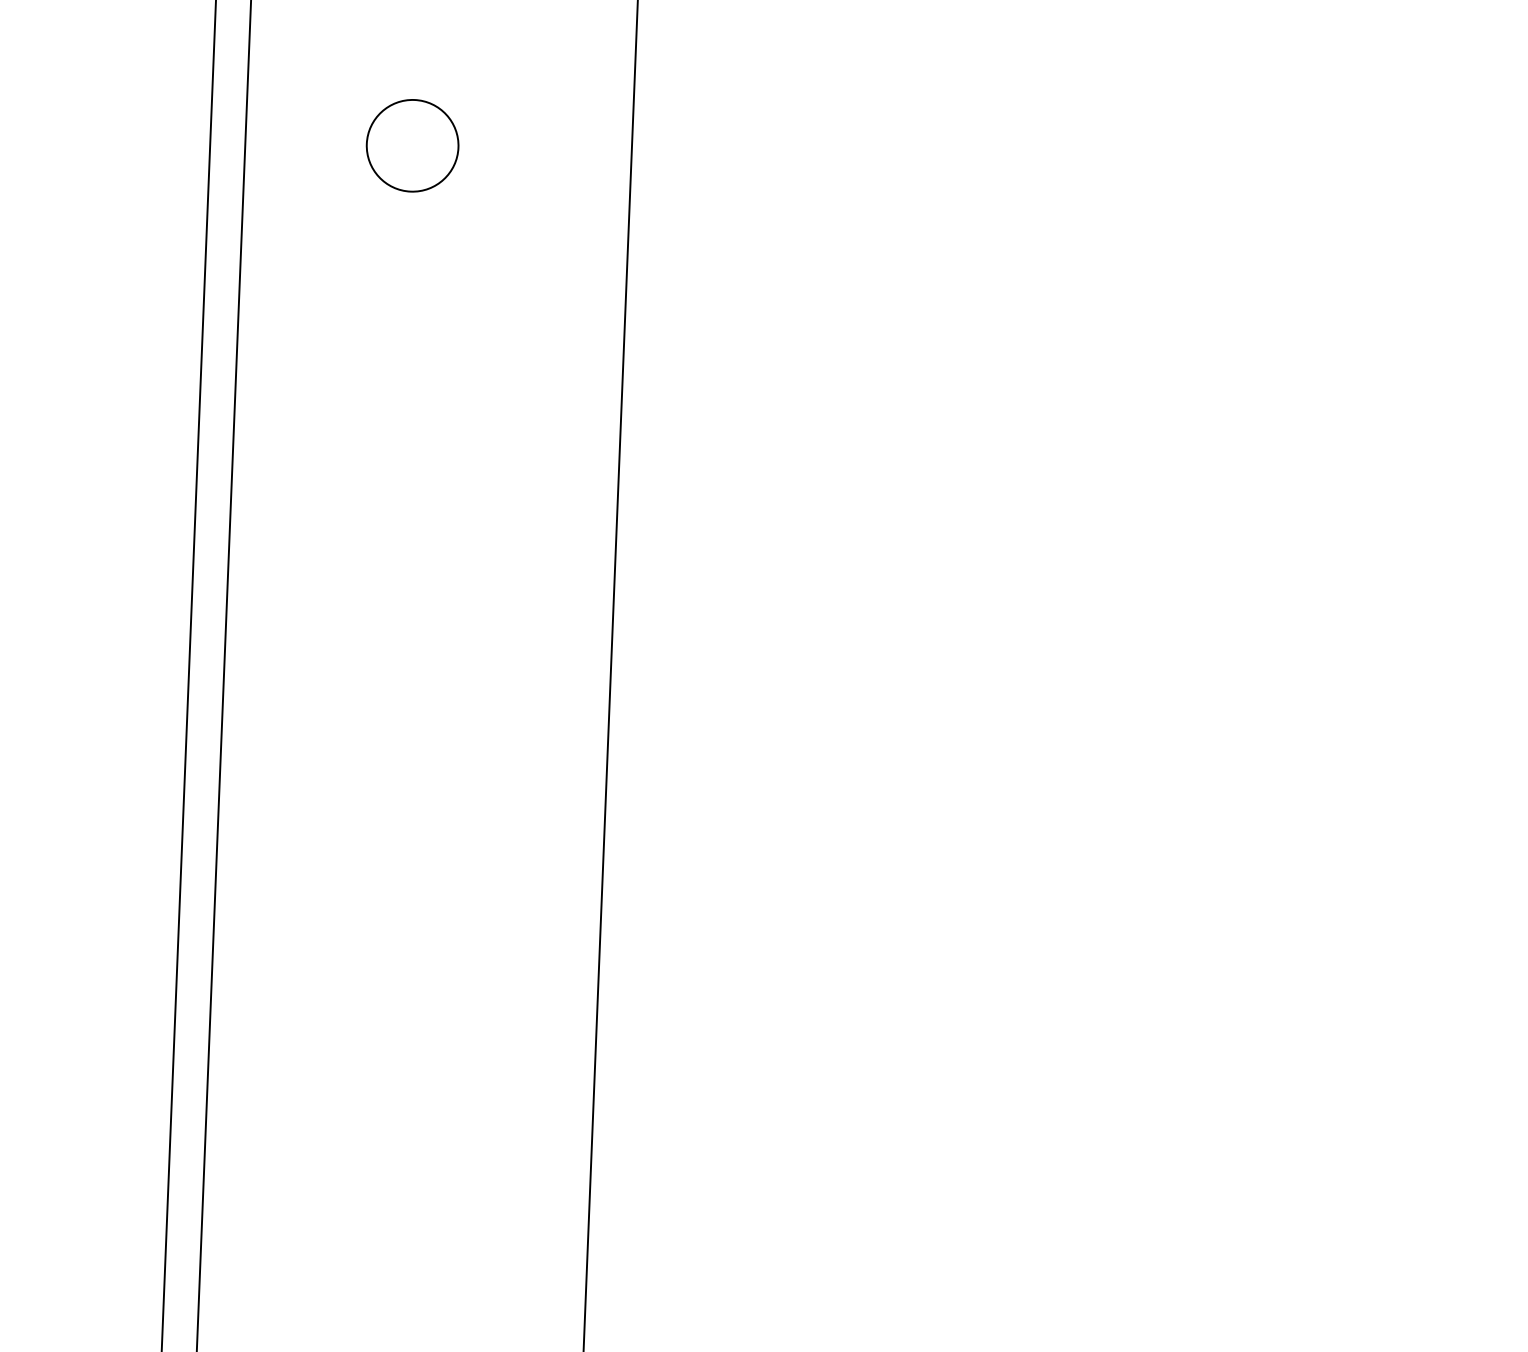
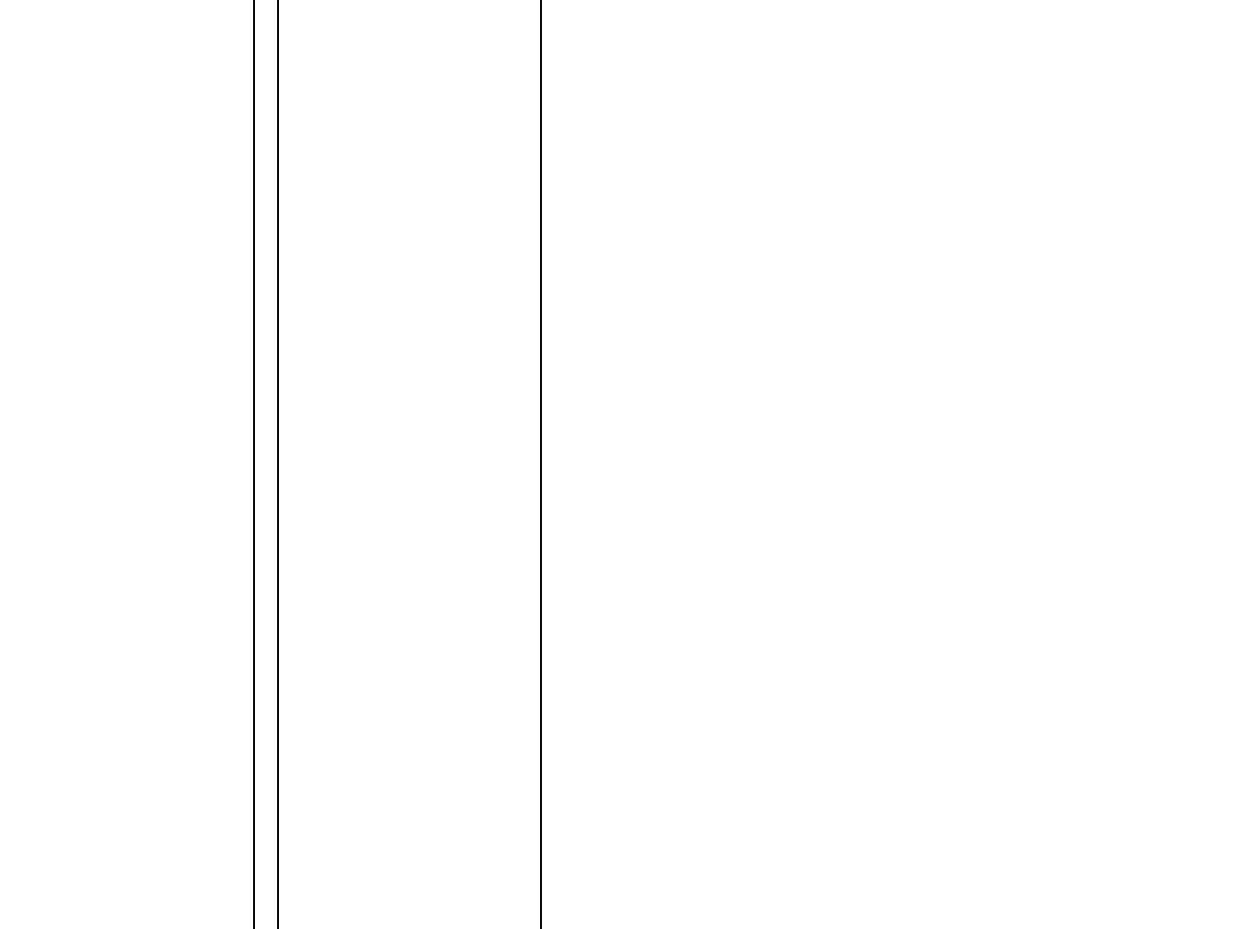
circle: (412, 146) -> (391, 68), removed

